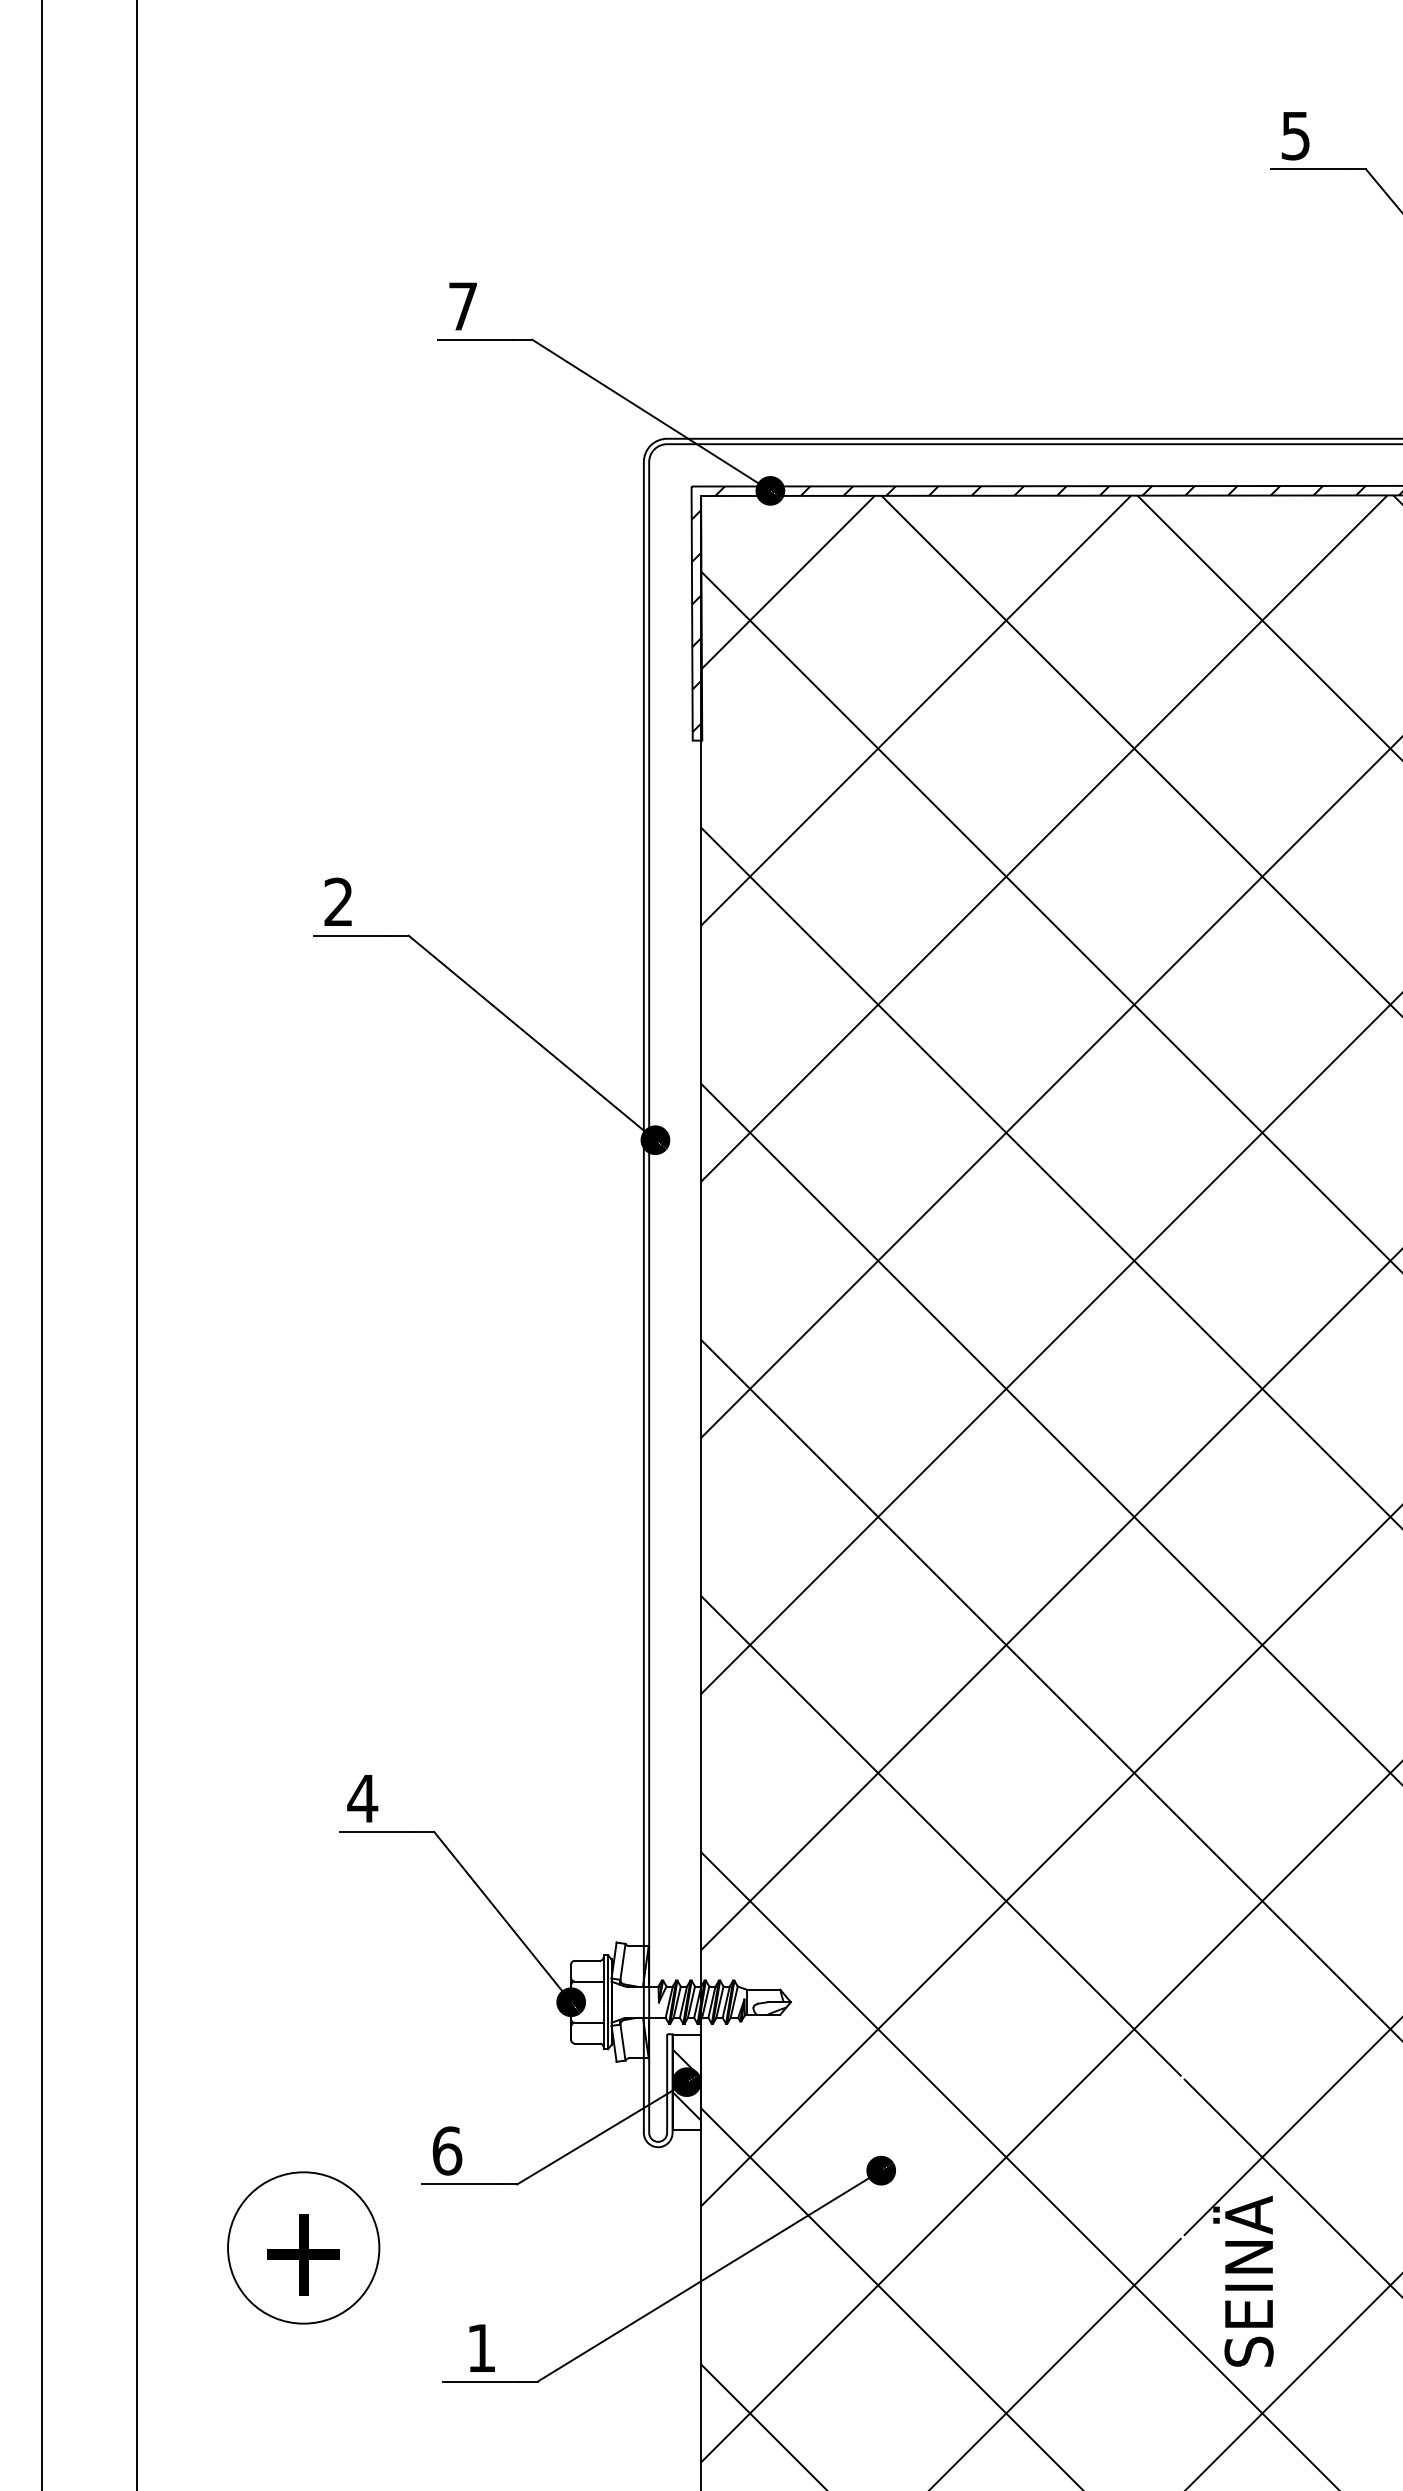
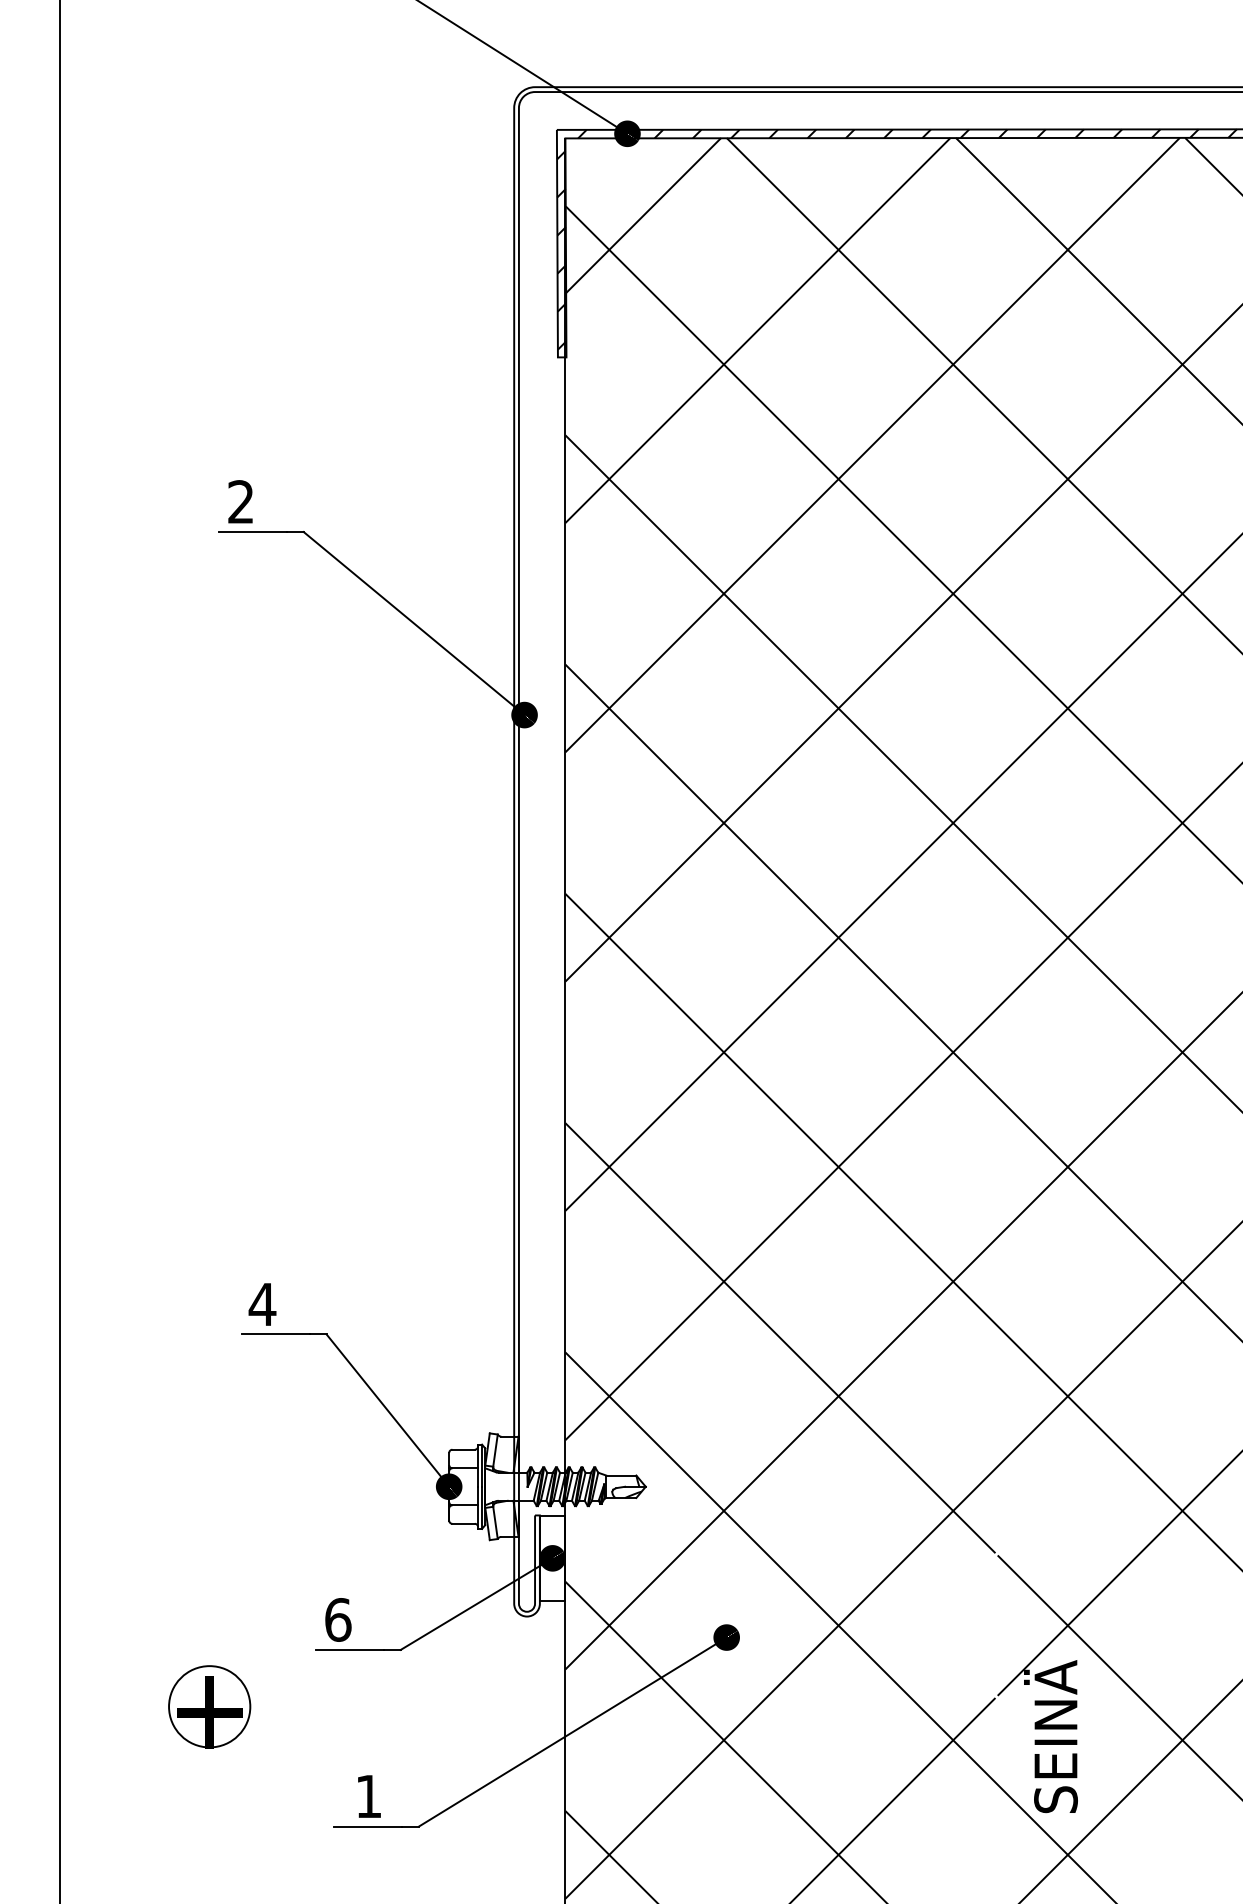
hatch: (686, 2077) -> (552, 1554), removed
circle: (303, 2247) -> (209, 1706), size x0.6

